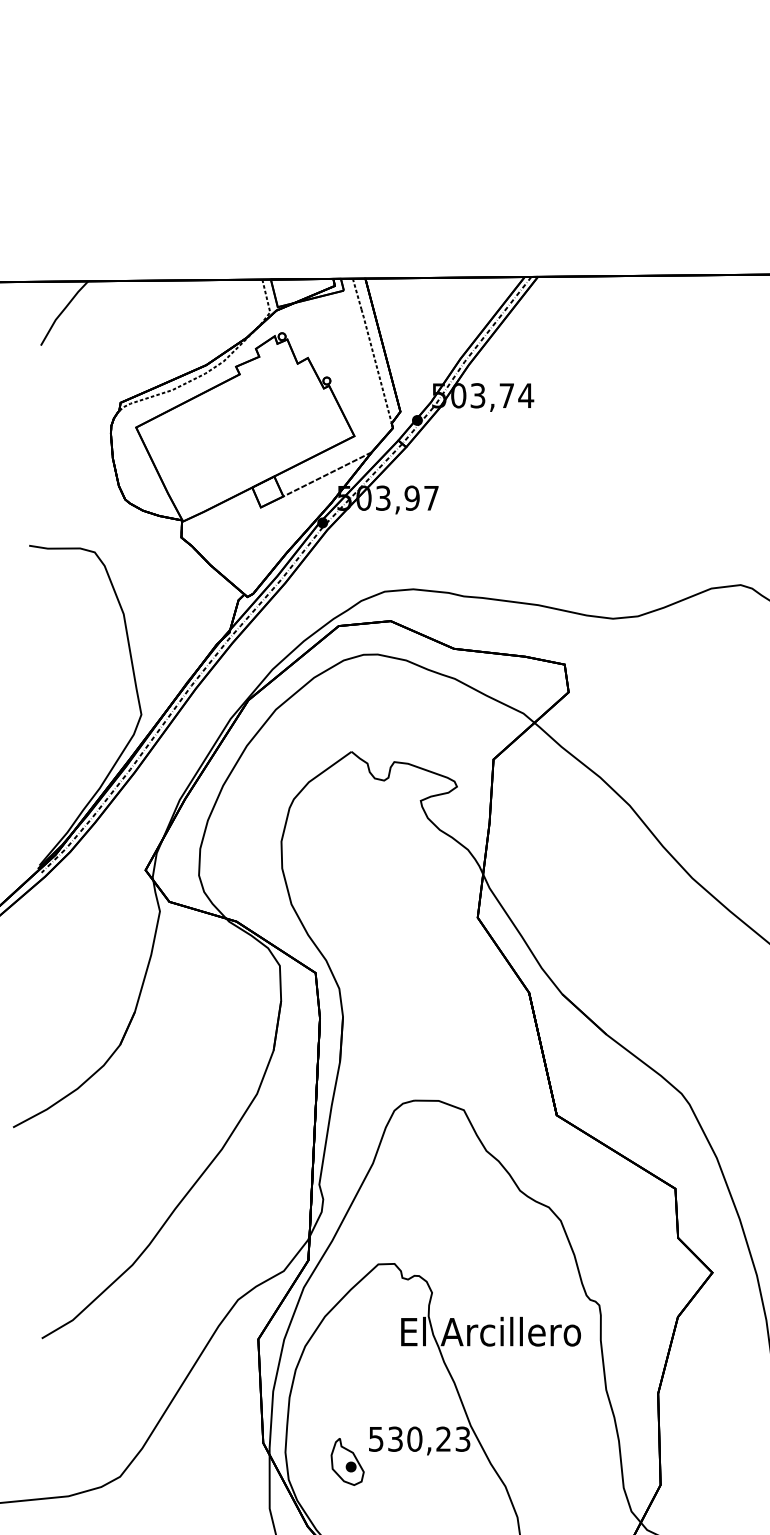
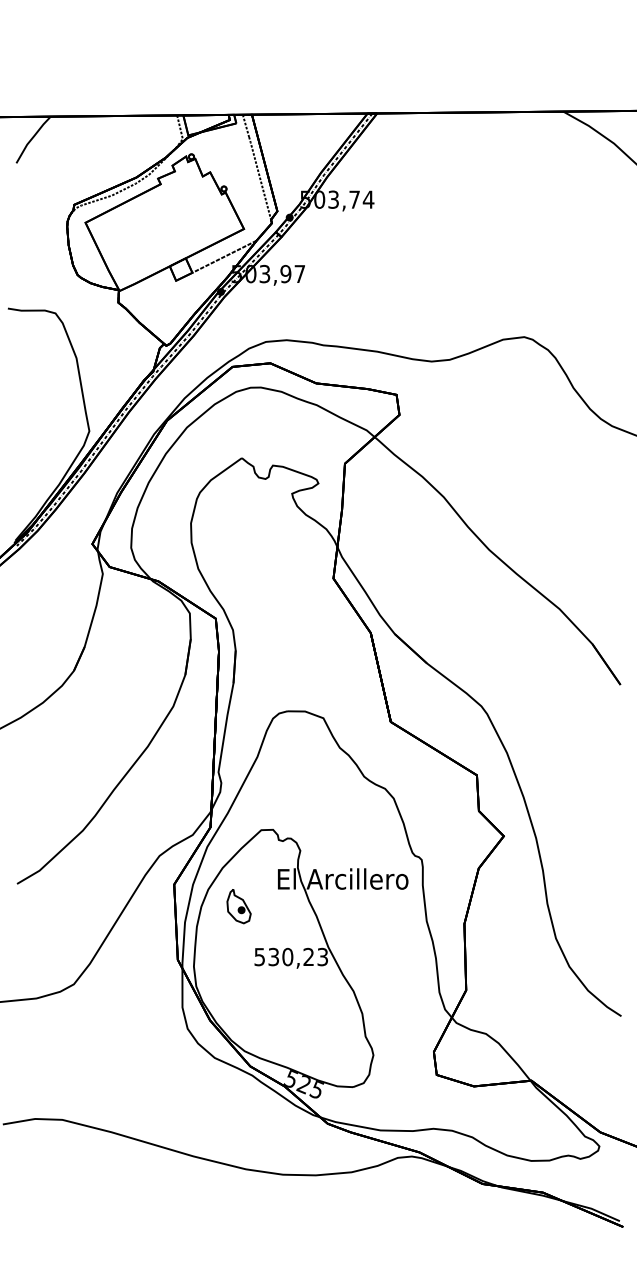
part: (346, 1461) -> (238, 906), moved

